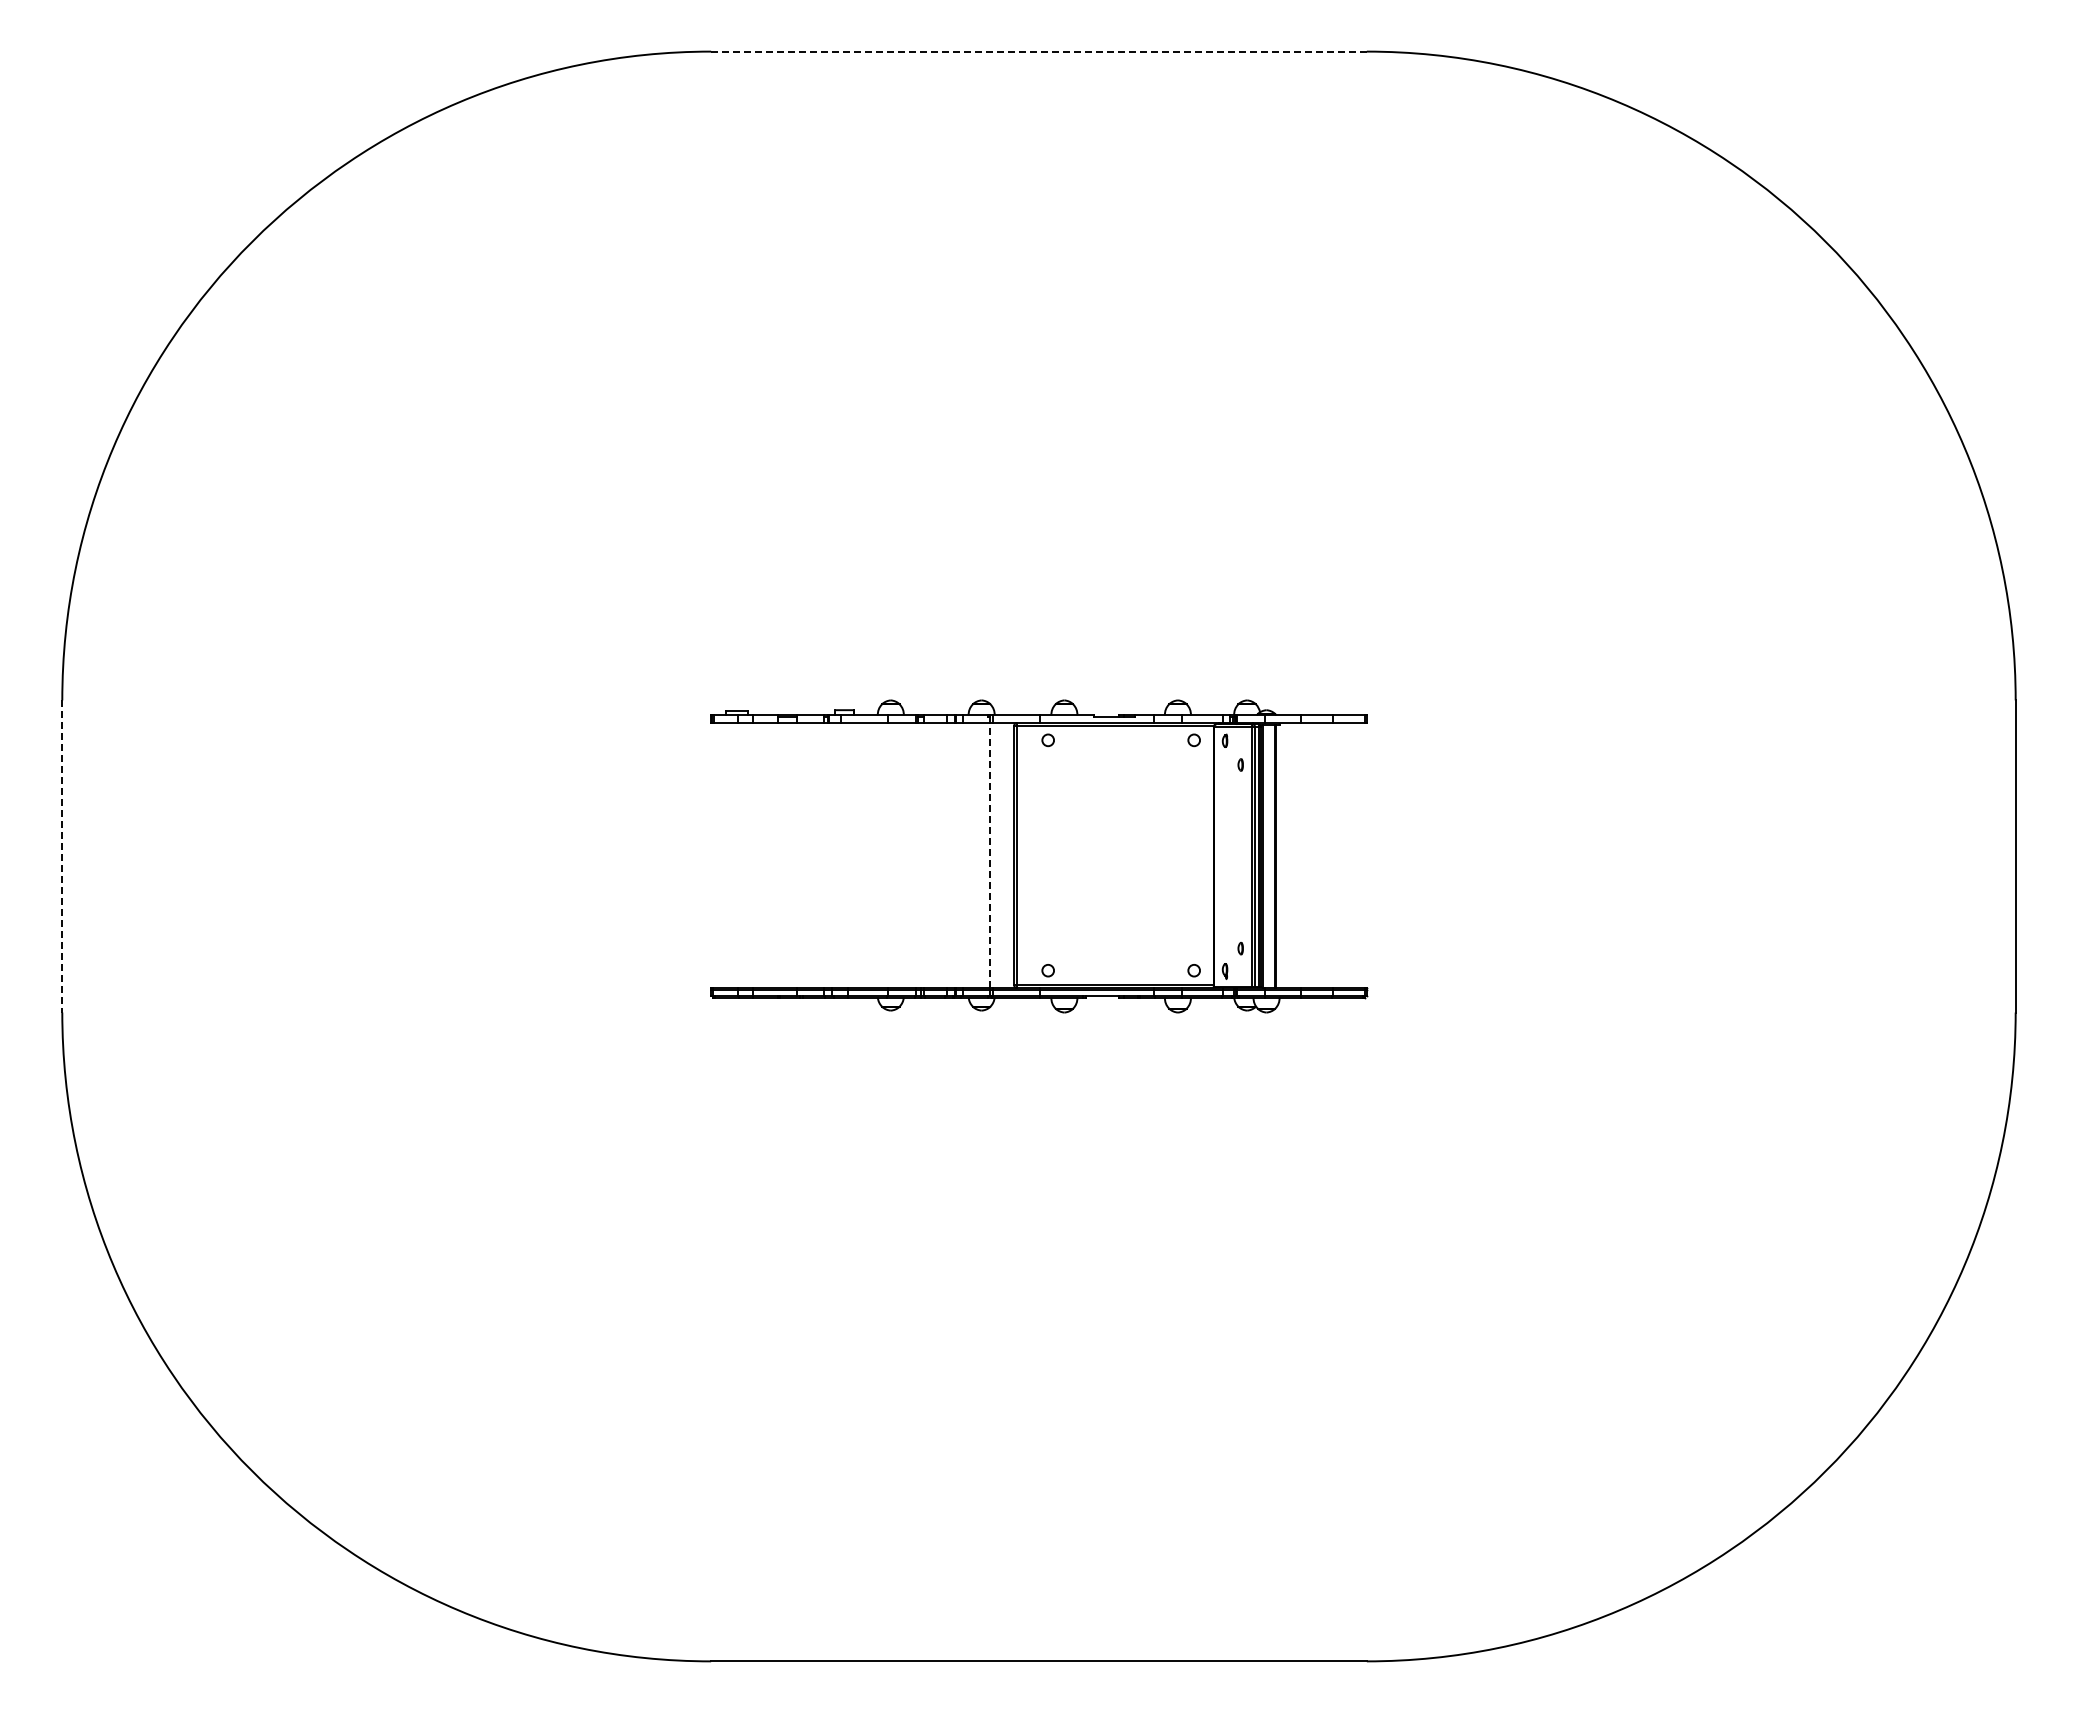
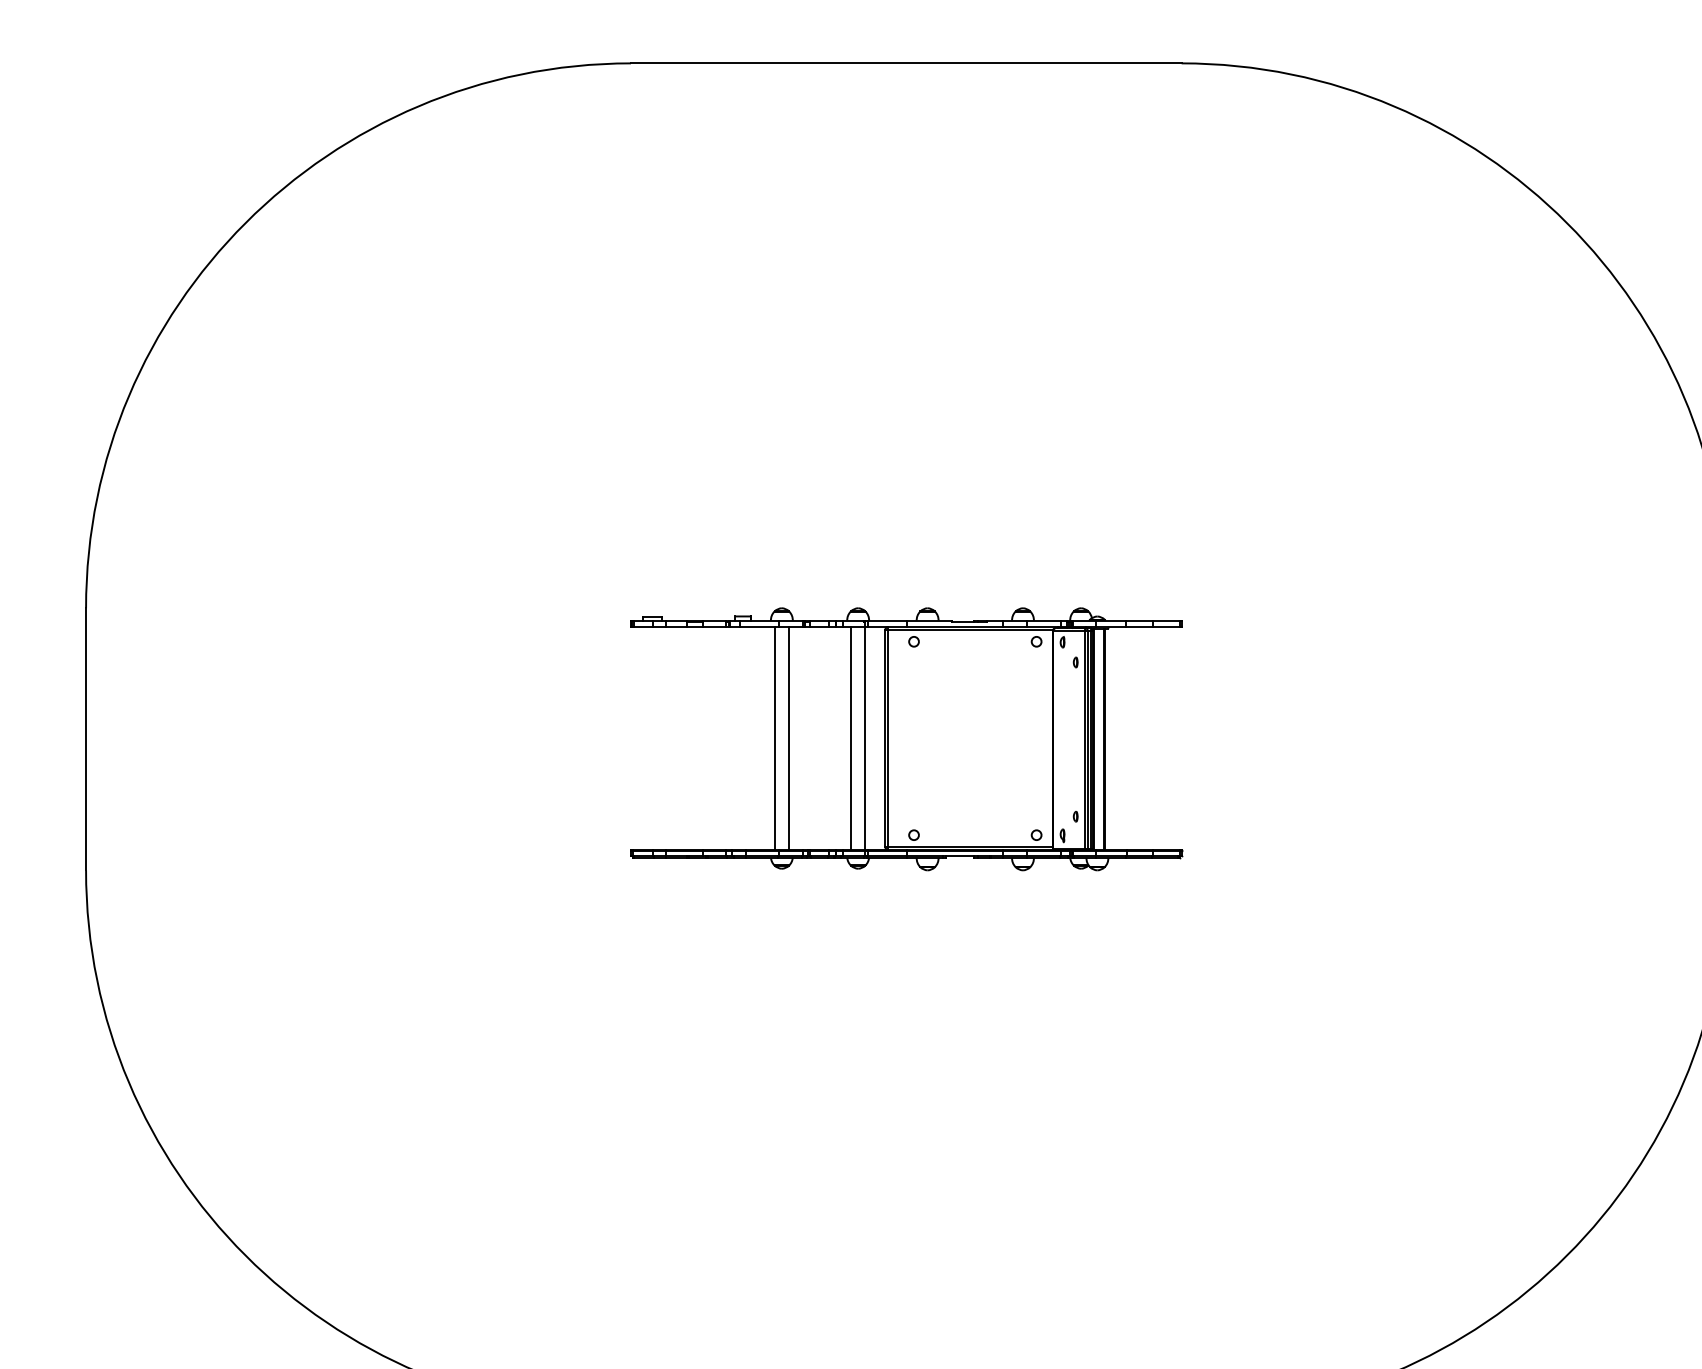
line: (1038, 51) -> (905, 63), dashed -> solid
line: (882, 855) -> (774, 738), added
line: (898, 855) -> (788, 738), added
line: (973, 855) -> (851, 738), added
line: (989, 855) -> (864, 738), dashed -> solid
line: (62, 856) -> (86, 739), dashed -> solid

